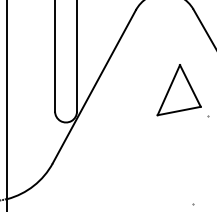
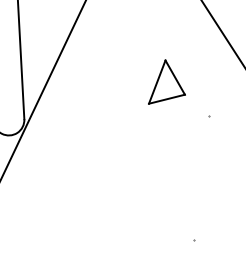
part: (178, 90) -> (165, 81), size x0.6

